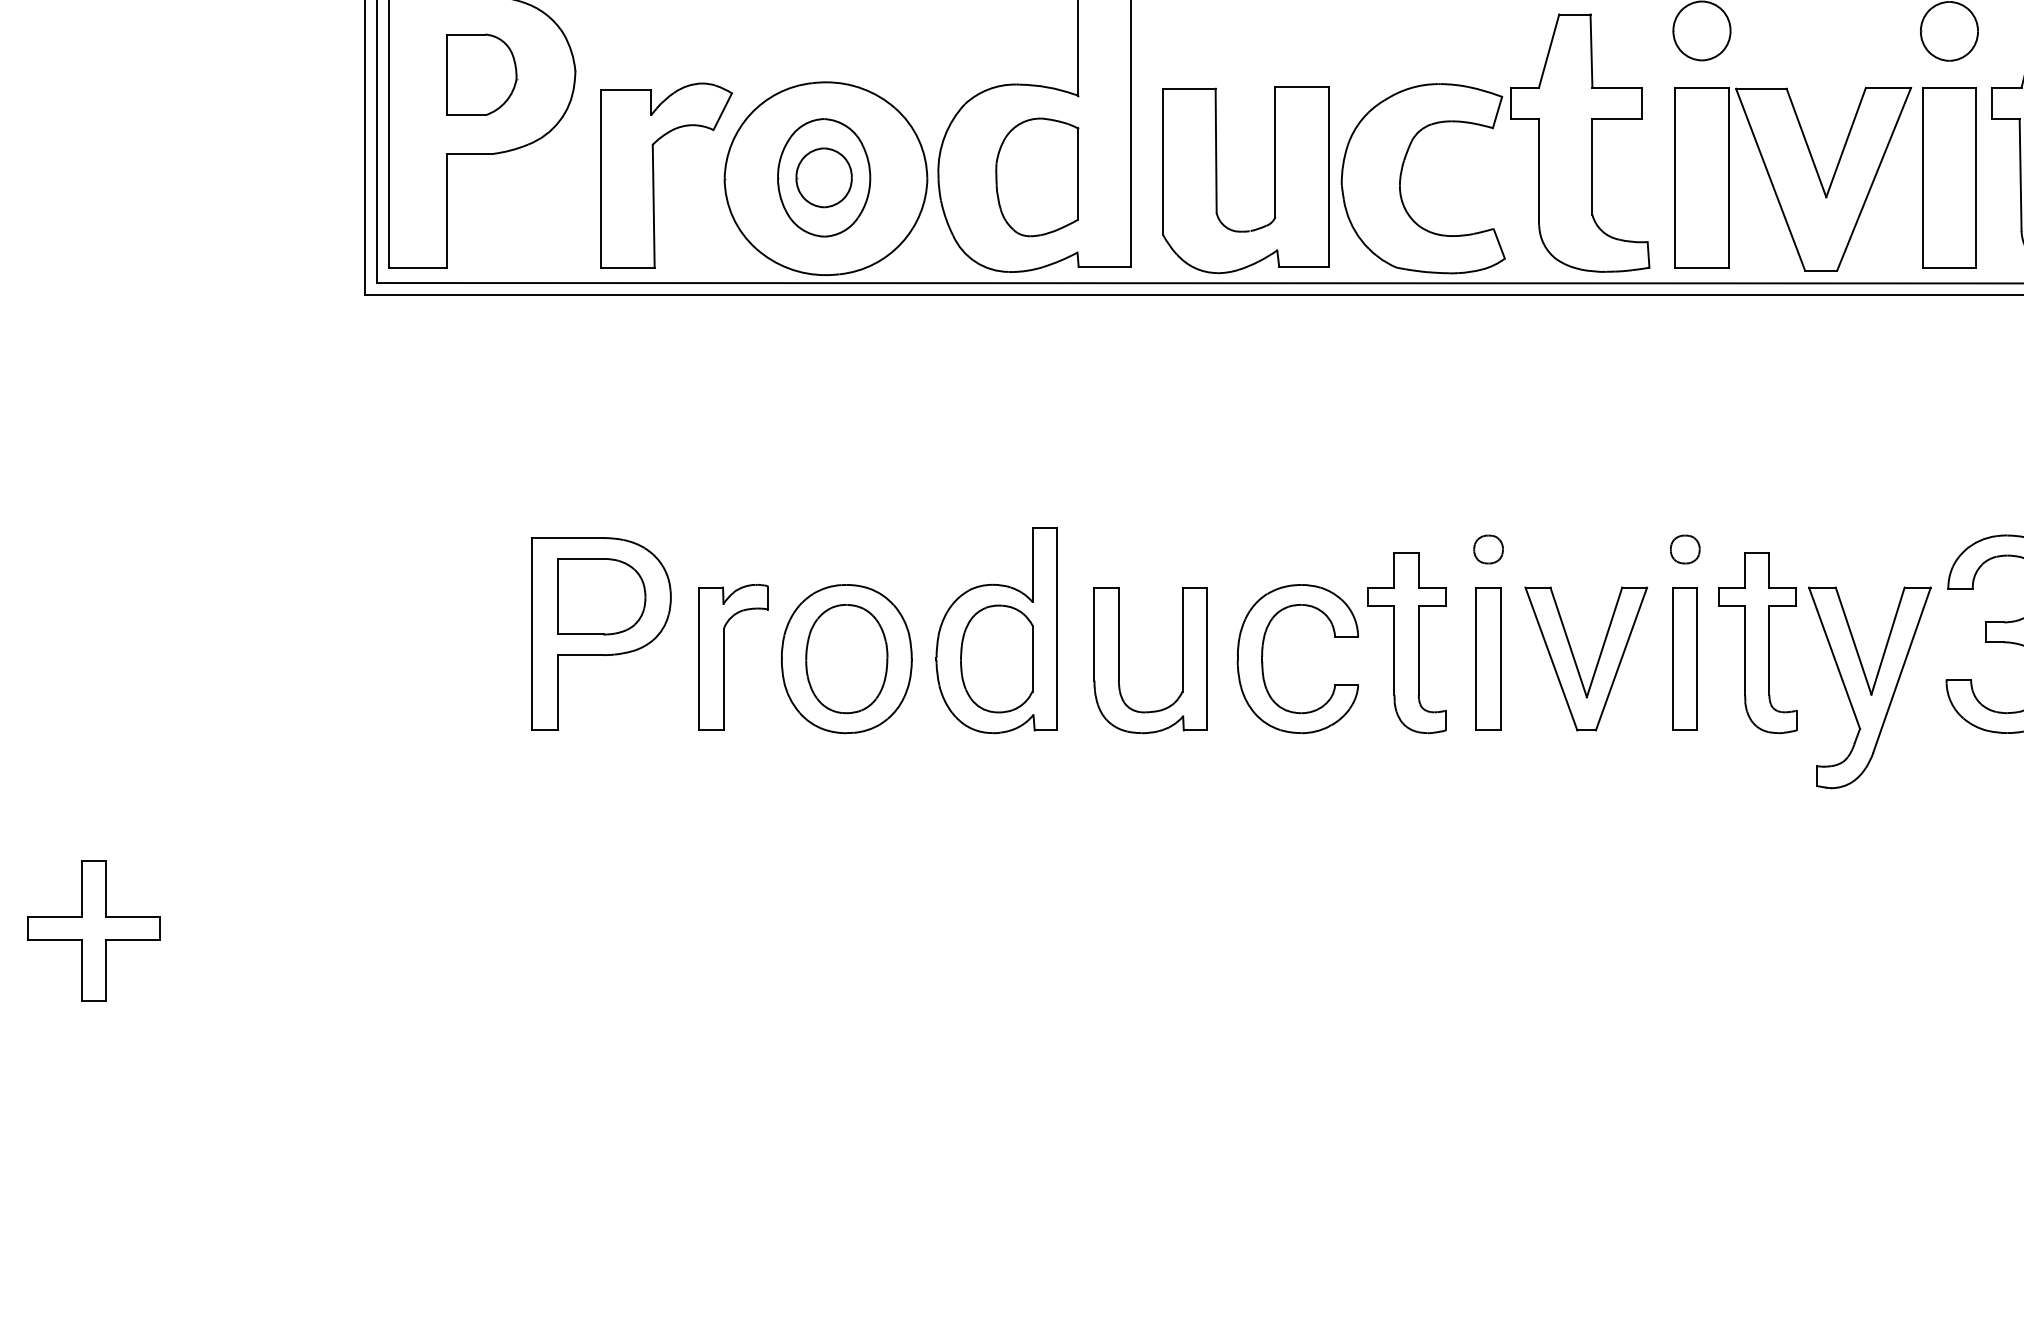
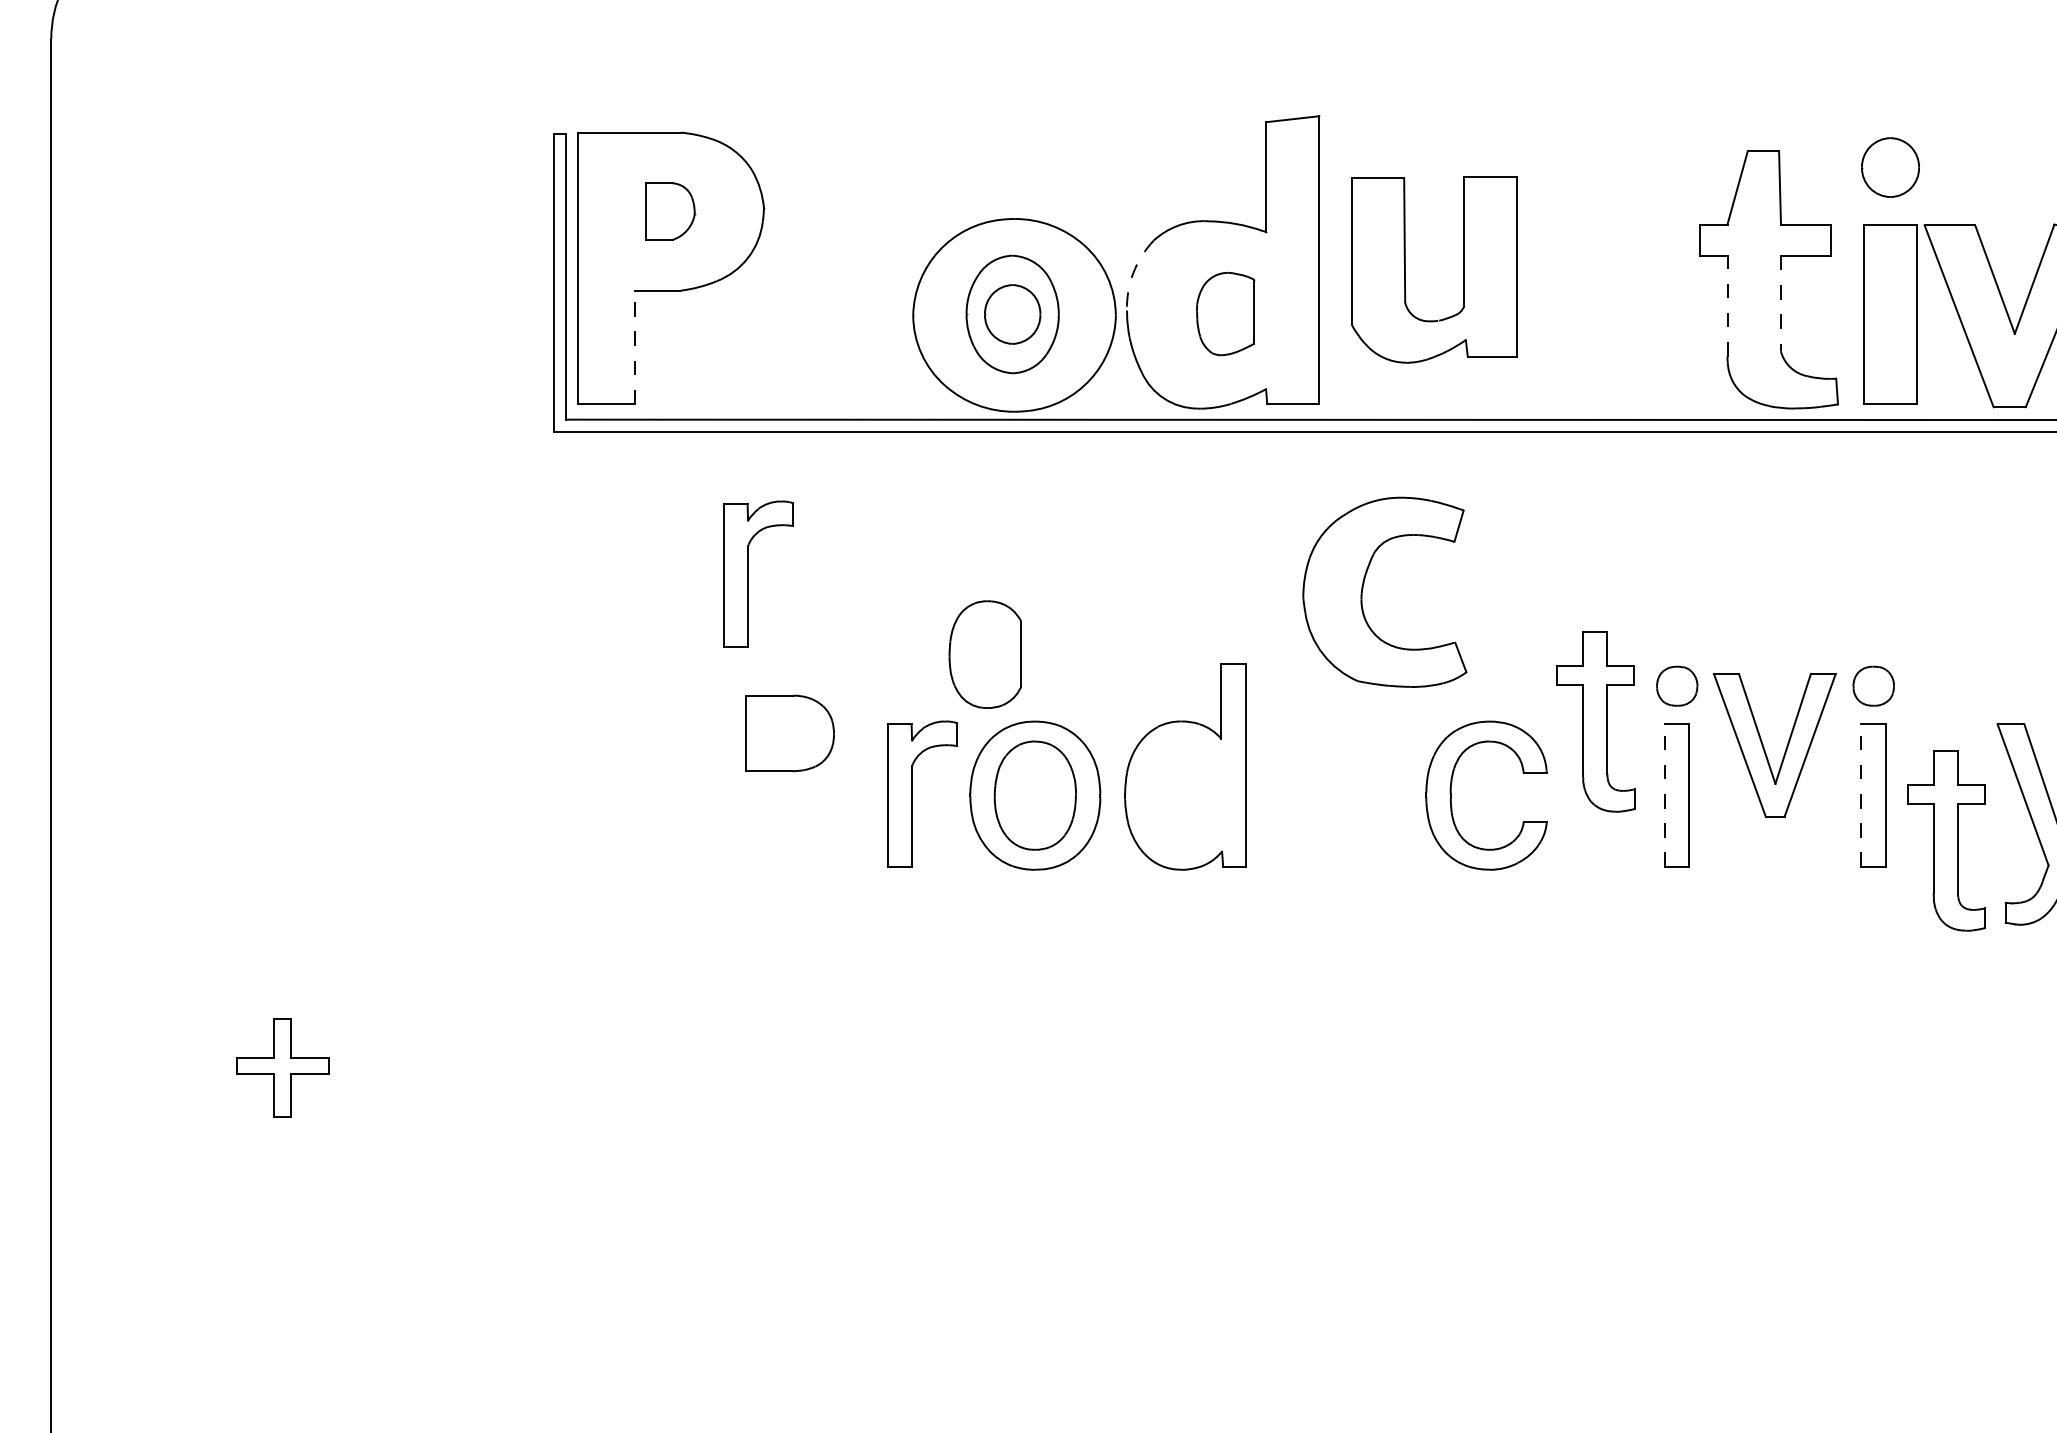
part: (481, 74) -> (670, 211), size x0.7
arc: (944, 135) -> (1133, 272), solid -> dashed
line: (1591, 166) -> (1780, 303), solid -> dashed
line: (1538, 168) -> (1727, 305), solid -> dashed
part: (653, 175) -> (842, 312), removed
part: (1401, 175) -> (1363, 589), moved
part: (1036, 176) -> (1225, 313), size x0.7
part: (1216, 179) -> (1405, 269), moved
line: (446, 210) -> (635, 347), solid -> dashed
part: (559, 436) -> (748, 573), added
part: (1487, 548) -> (1676, 685), size x1.4
part: (1684, 548) -> (1873, 685), size x1.4
part: (601, 633) -> (790, 770), removed
part: (1406, 642) -> (1595, 721), moved
part: (1757, 642) -> (1946, 840), moved
part: (995, 658) -> (984, 654), moved
line: (1475, 658) -> (1664, 795), solid -> dashed
line: (1672, 658) -> (1861, 795), solid -> dashed
part: (1181, 659) -> (1370, 796), removed
part: (1575, 660) -> (1764, 747), moved
part: (93, 930) -> (282, 1067), size x0.7

